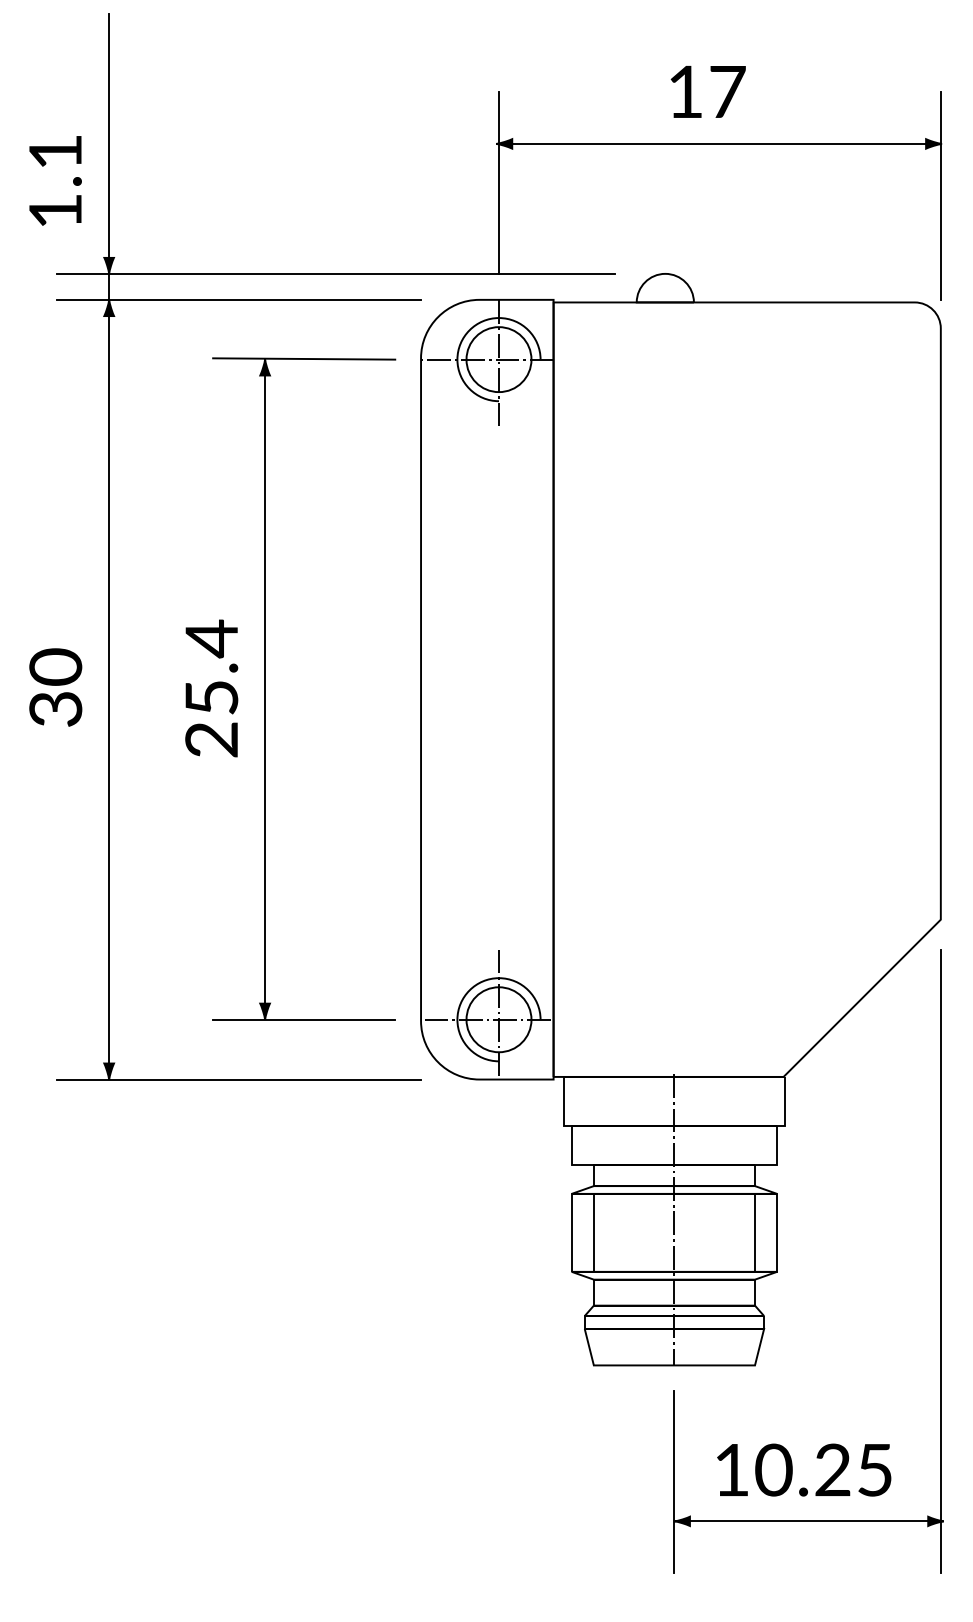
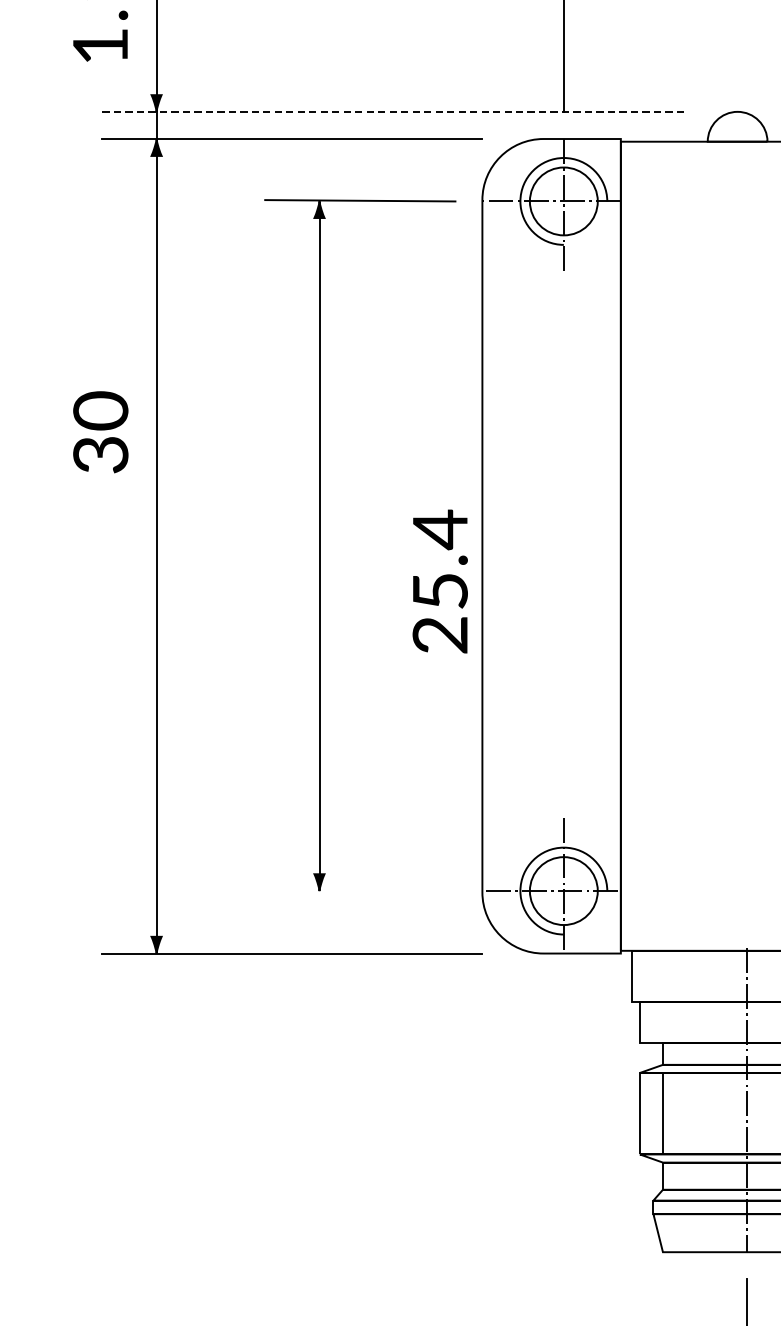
line: (336, 273) -> (394, 111), solid -> dashed
text: (55, 687) -> (100, 432), moved
text: (211, 688) -> (440, 581), moved
line: (304, 1019) -> (360, 890), removed

